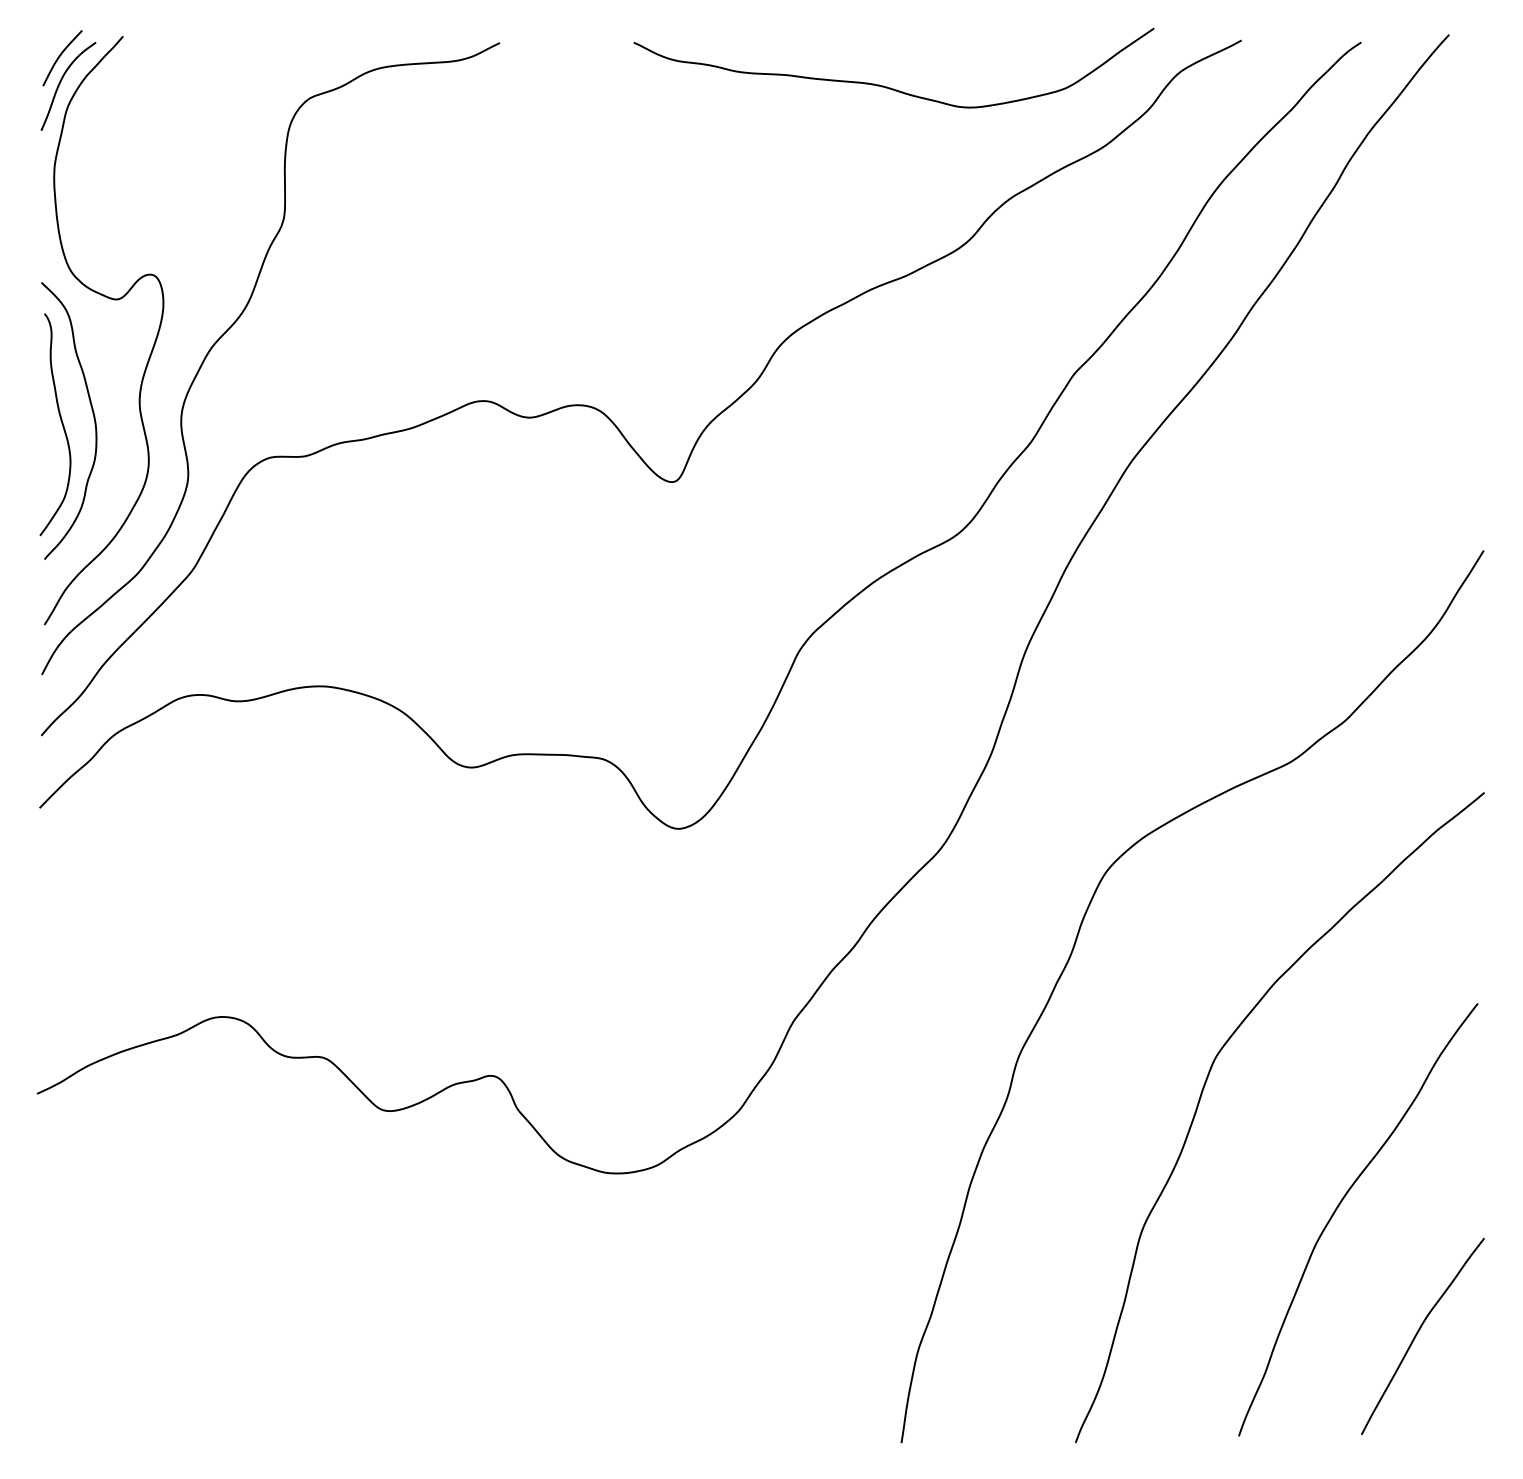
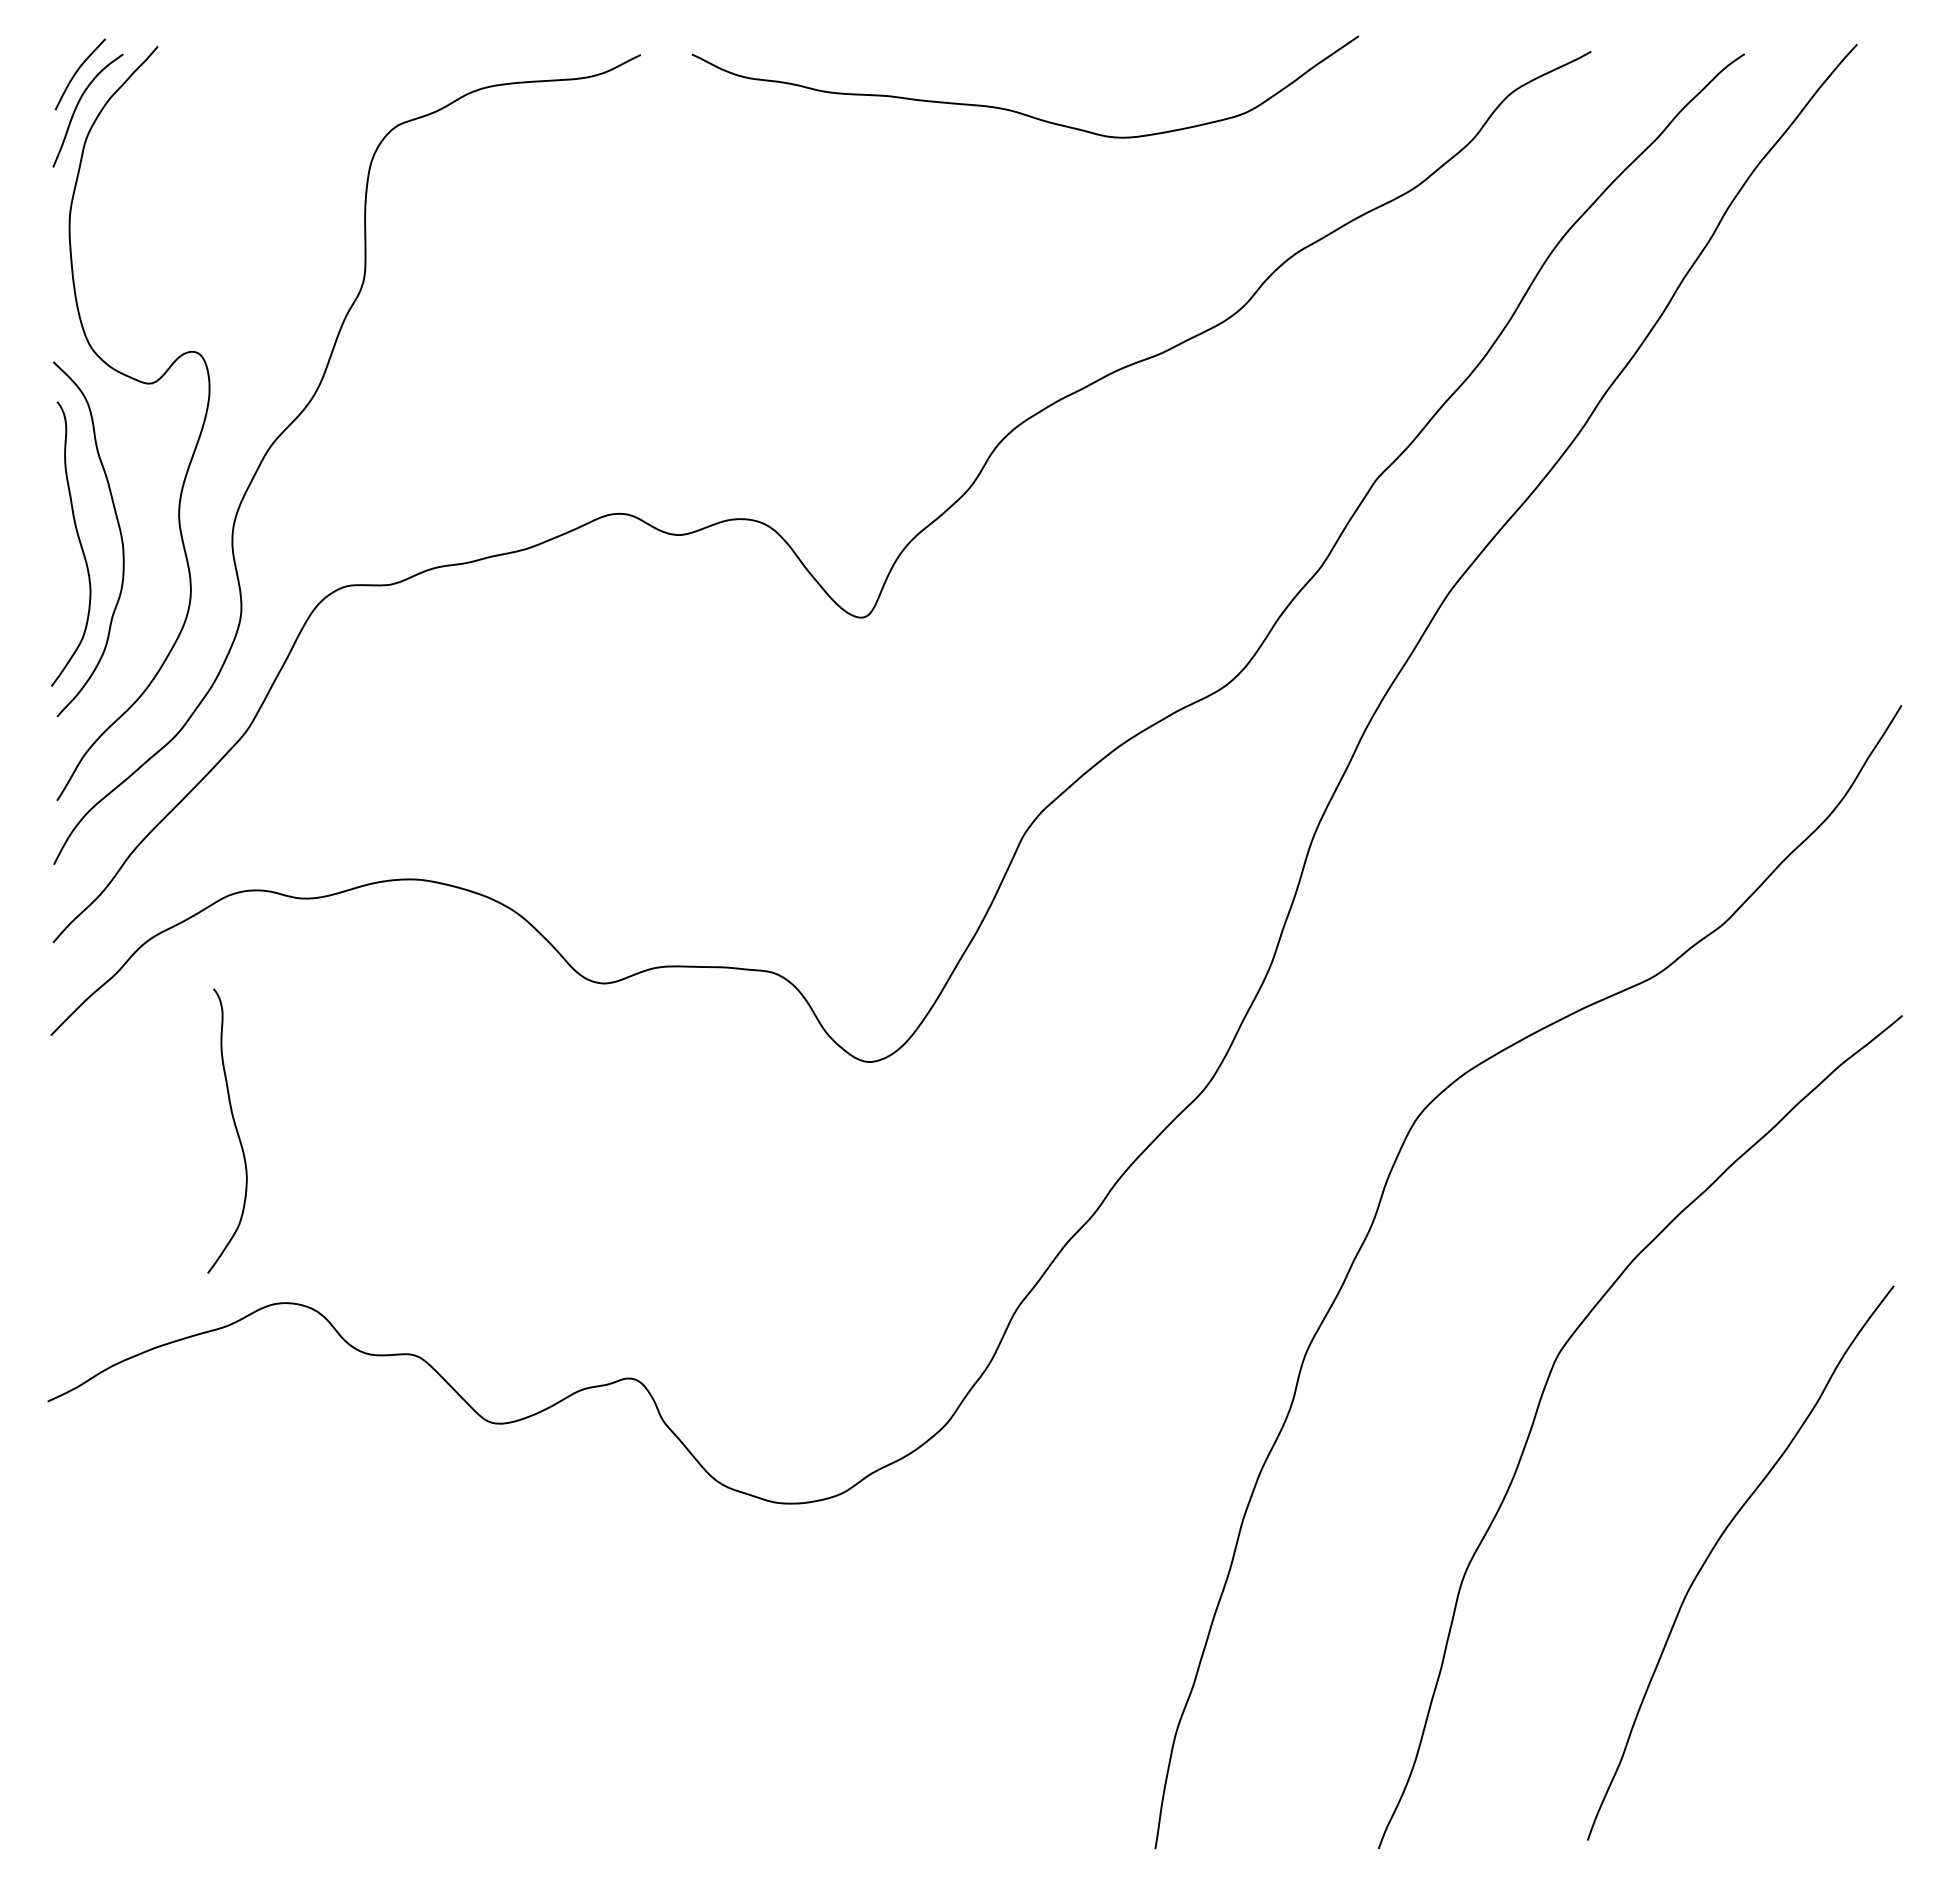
curve: (887, 86) -> (1017, 110), moved
curve: (183, 882) -> (235, 1130), added
curve: (1418, 1333) -> (1817, 1708), removed

